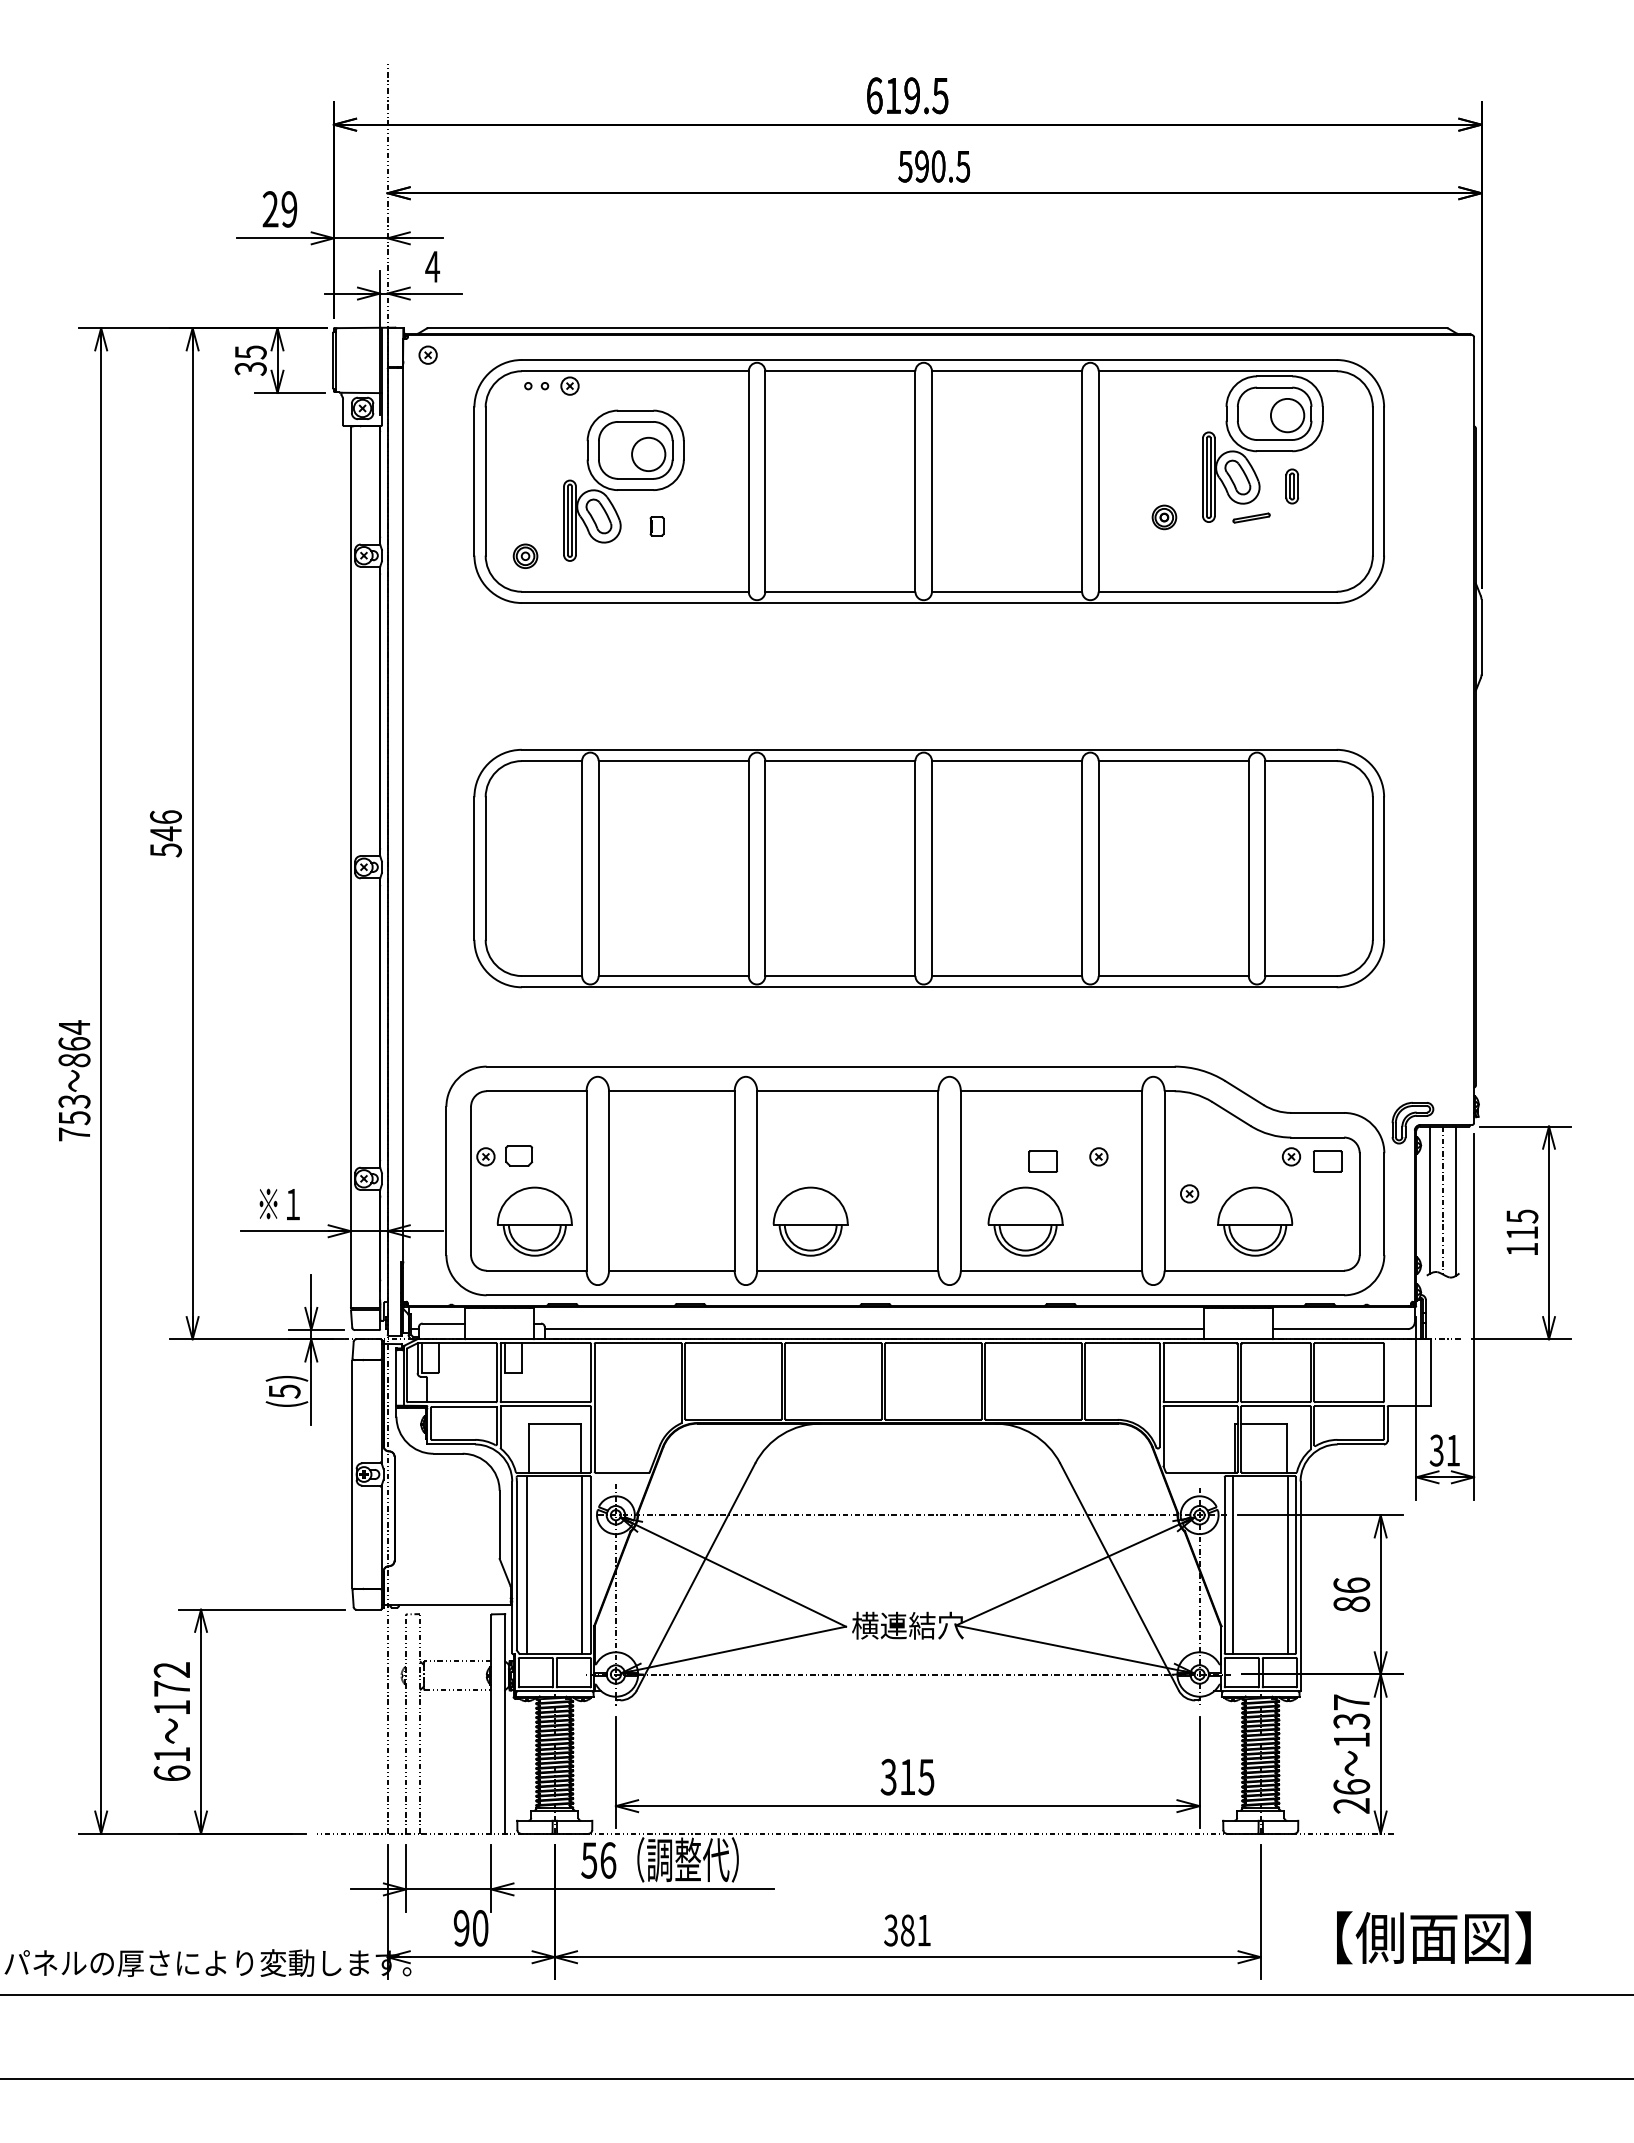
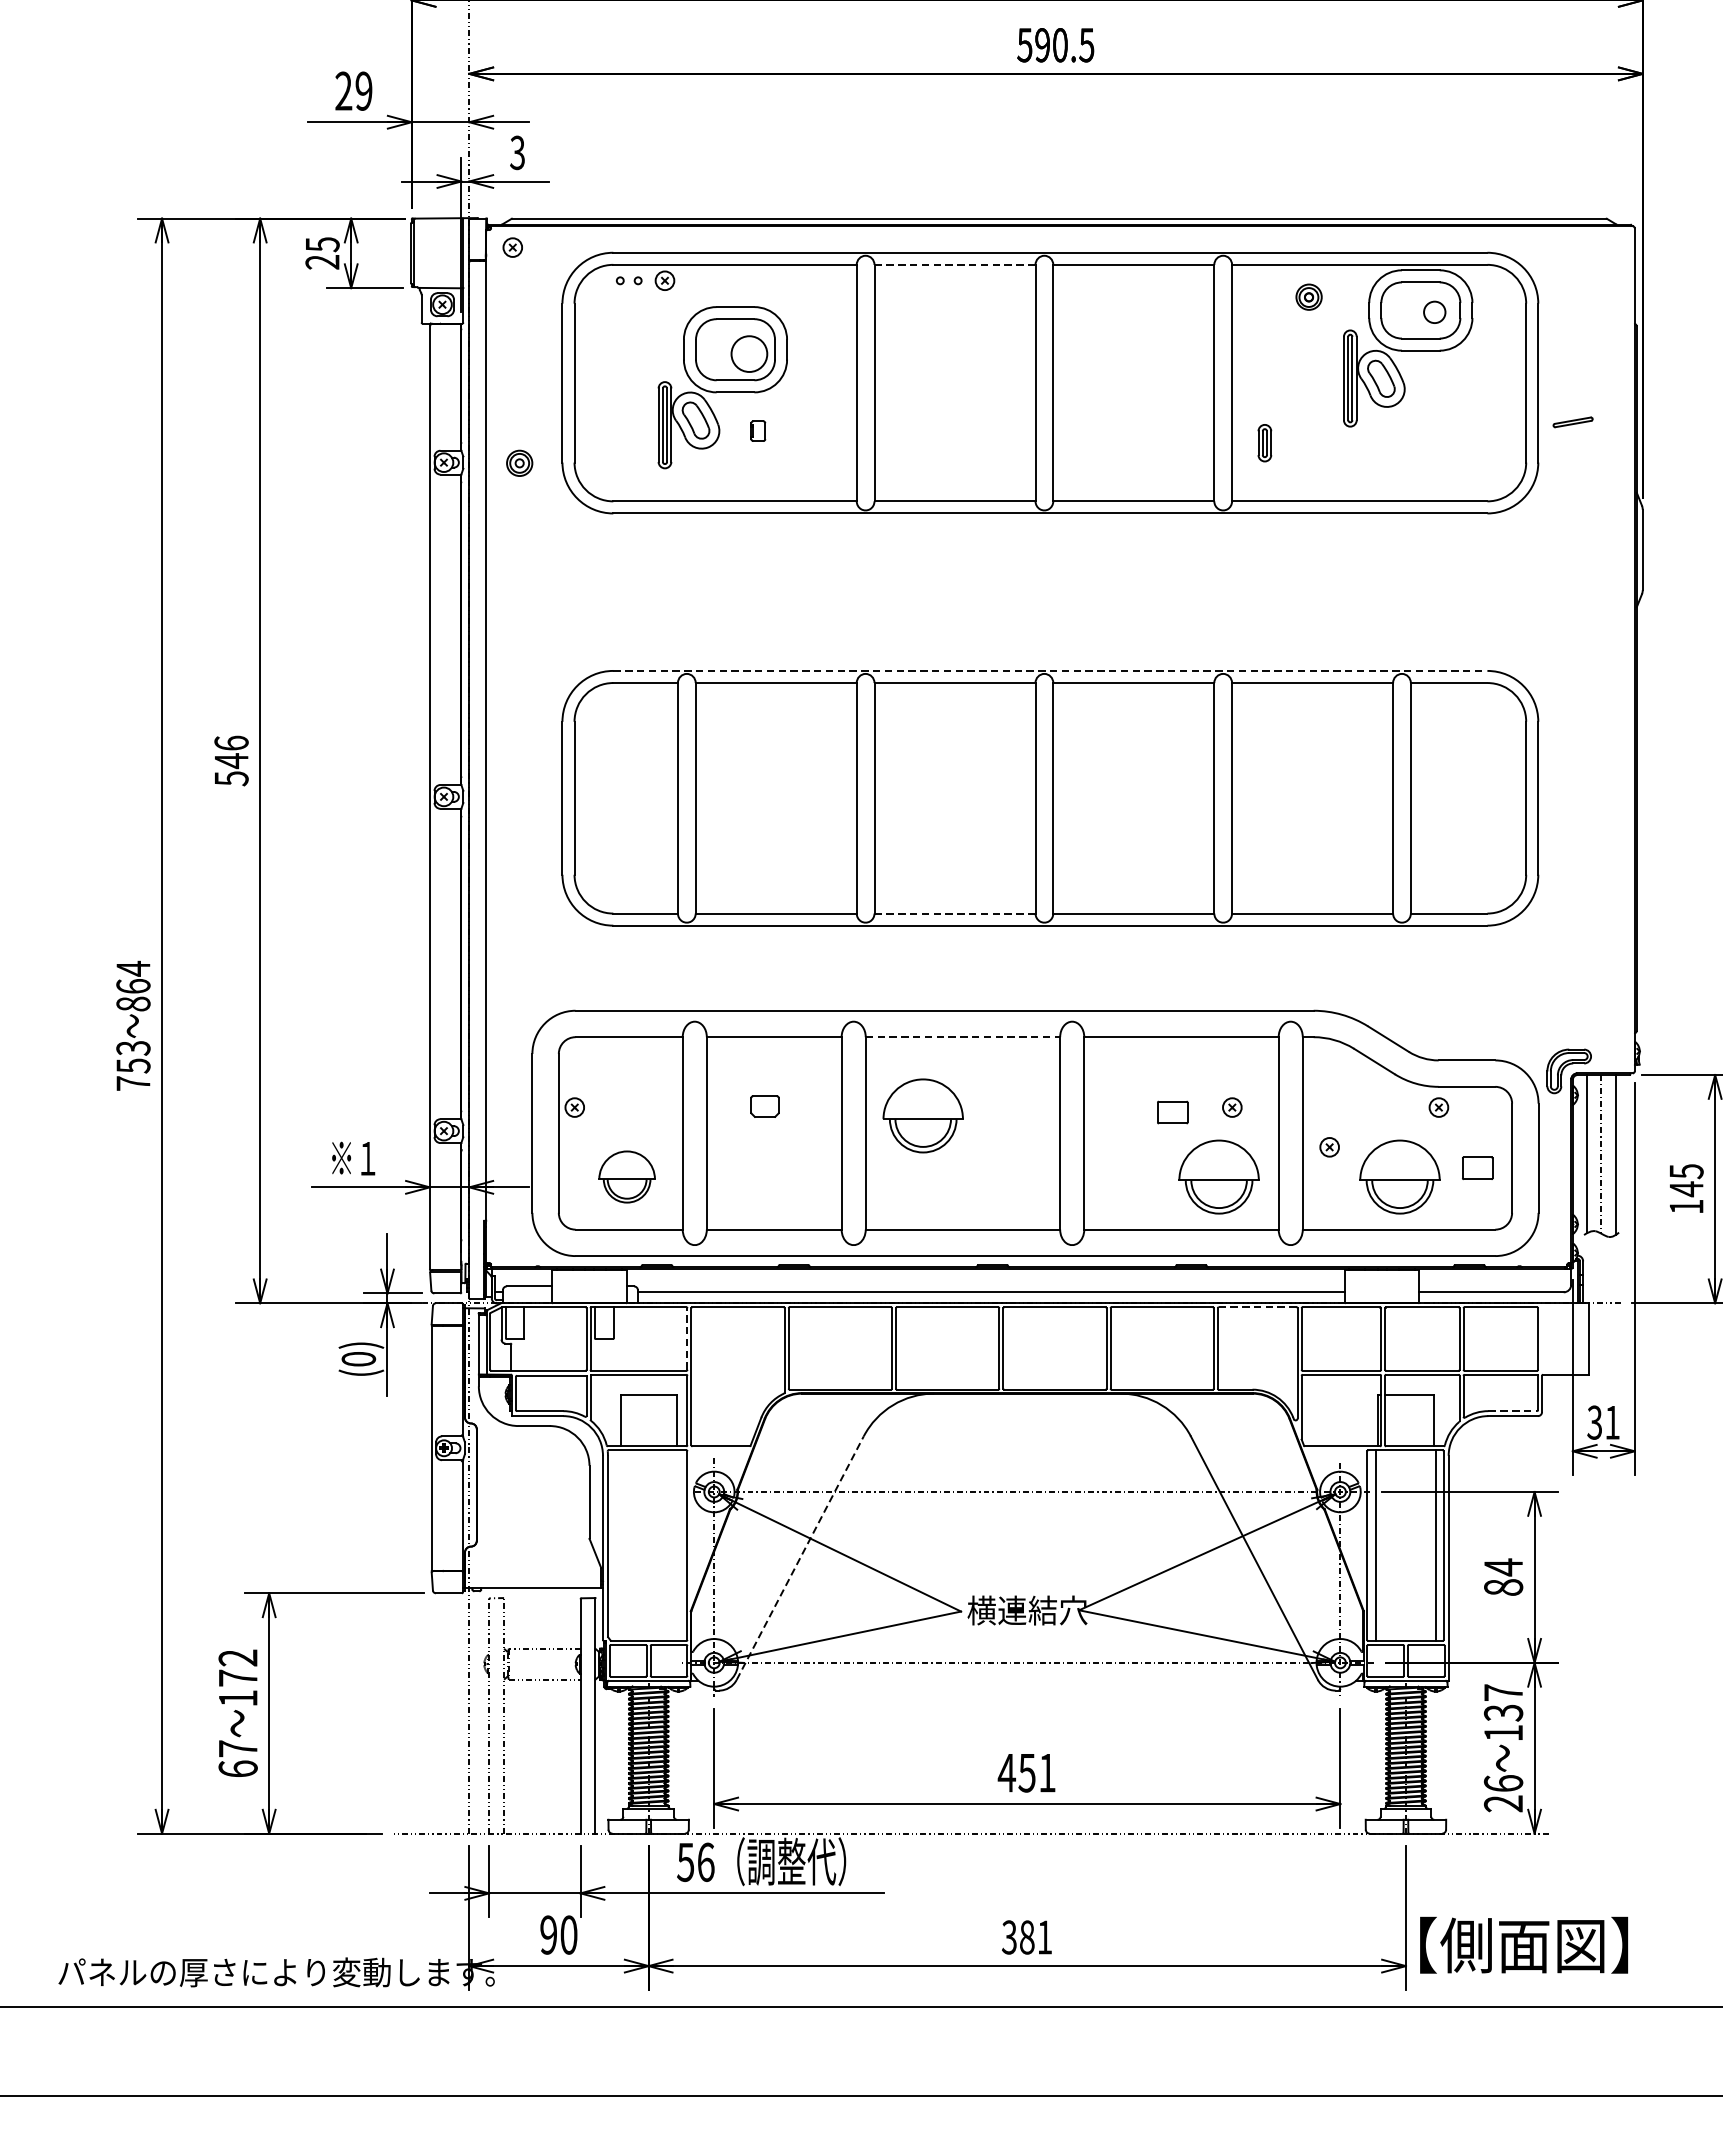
text: (432, 266) -> (517, 152), 4 -> 3
text: (250, 368) -> (322, 261), 35 -> 25
line: (840, 371) -> (955, 265), solid -> dashed
circle: (1287, 415) -> (1434, 312), size x0.6
part: (1291, 486) -> (1264, 443), moved
part: (1164, 517) -> (1309, 297), moved
part: (1251, 517) -> (1573, 421), moved
part: (525, 555) -> (519, 462), moved
line: (929, 749) -> (1050, 670), solid -> dashed
line: (840, 976) -> (955, 914), solid -> dashed
line: (847, 1091) -> (962, 1037), solid -> dashed
part: (519, 1155) -> (765, 1106), moved
part: (1327, 1161) -> (1477, 1168), moved
part: (534, 1221) -> (626, 1176), size x0.7
part: (810, 1221) -> (922, 1115), moved
part: (1025, 1221) -> (1219, 1176), moved
text: (1521, 1232) -> (1685, 1188), 115 -> 145
line: (1122, 1343) -> (1257, 1307), solid -> dashed
line: (590, 1372) -> (686, 1338), solid -> dashed
text: (284, 1391) -> (358, 1359), (5) -> (0)
line: (1360, 1439) -> (1512, 1410), solid -> dashed
line: (527, 1565) -> (619, 1545), removed
line: (582, 1565) -> (678, 1545), removed
line: (696, 1576) -> (800, 1557), solid -> dashed
text: (1351, 1585) -> (1503, 1567), 86 -> 84
text: (171, 1754) -> (237, 1748), 61 -> 67
text: (907, 1776) -> (1027, 1772), 315 -> 451
text: (1433, 1937) -> (1523, 1944), moved

